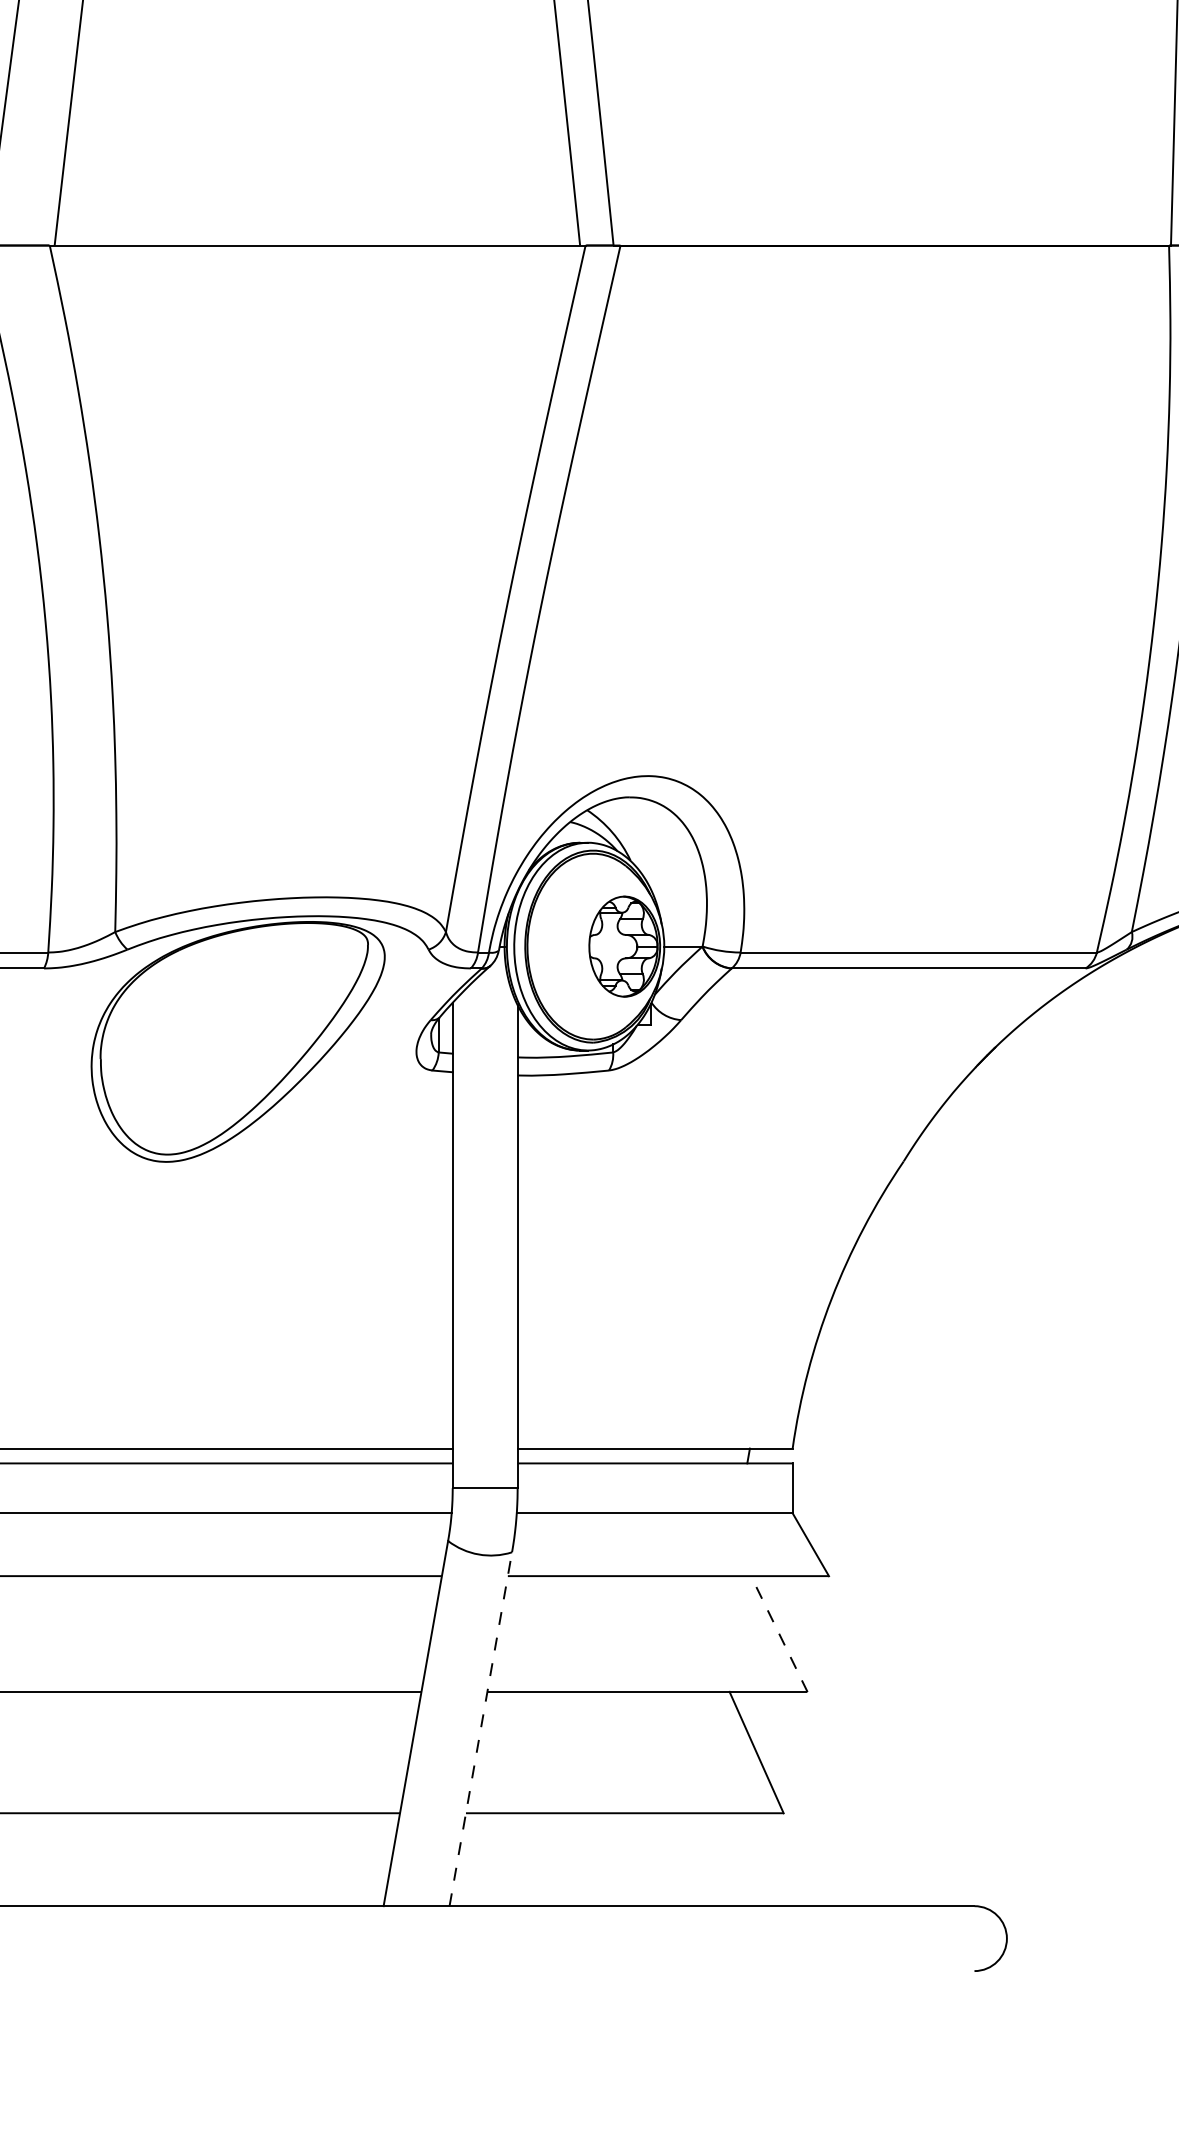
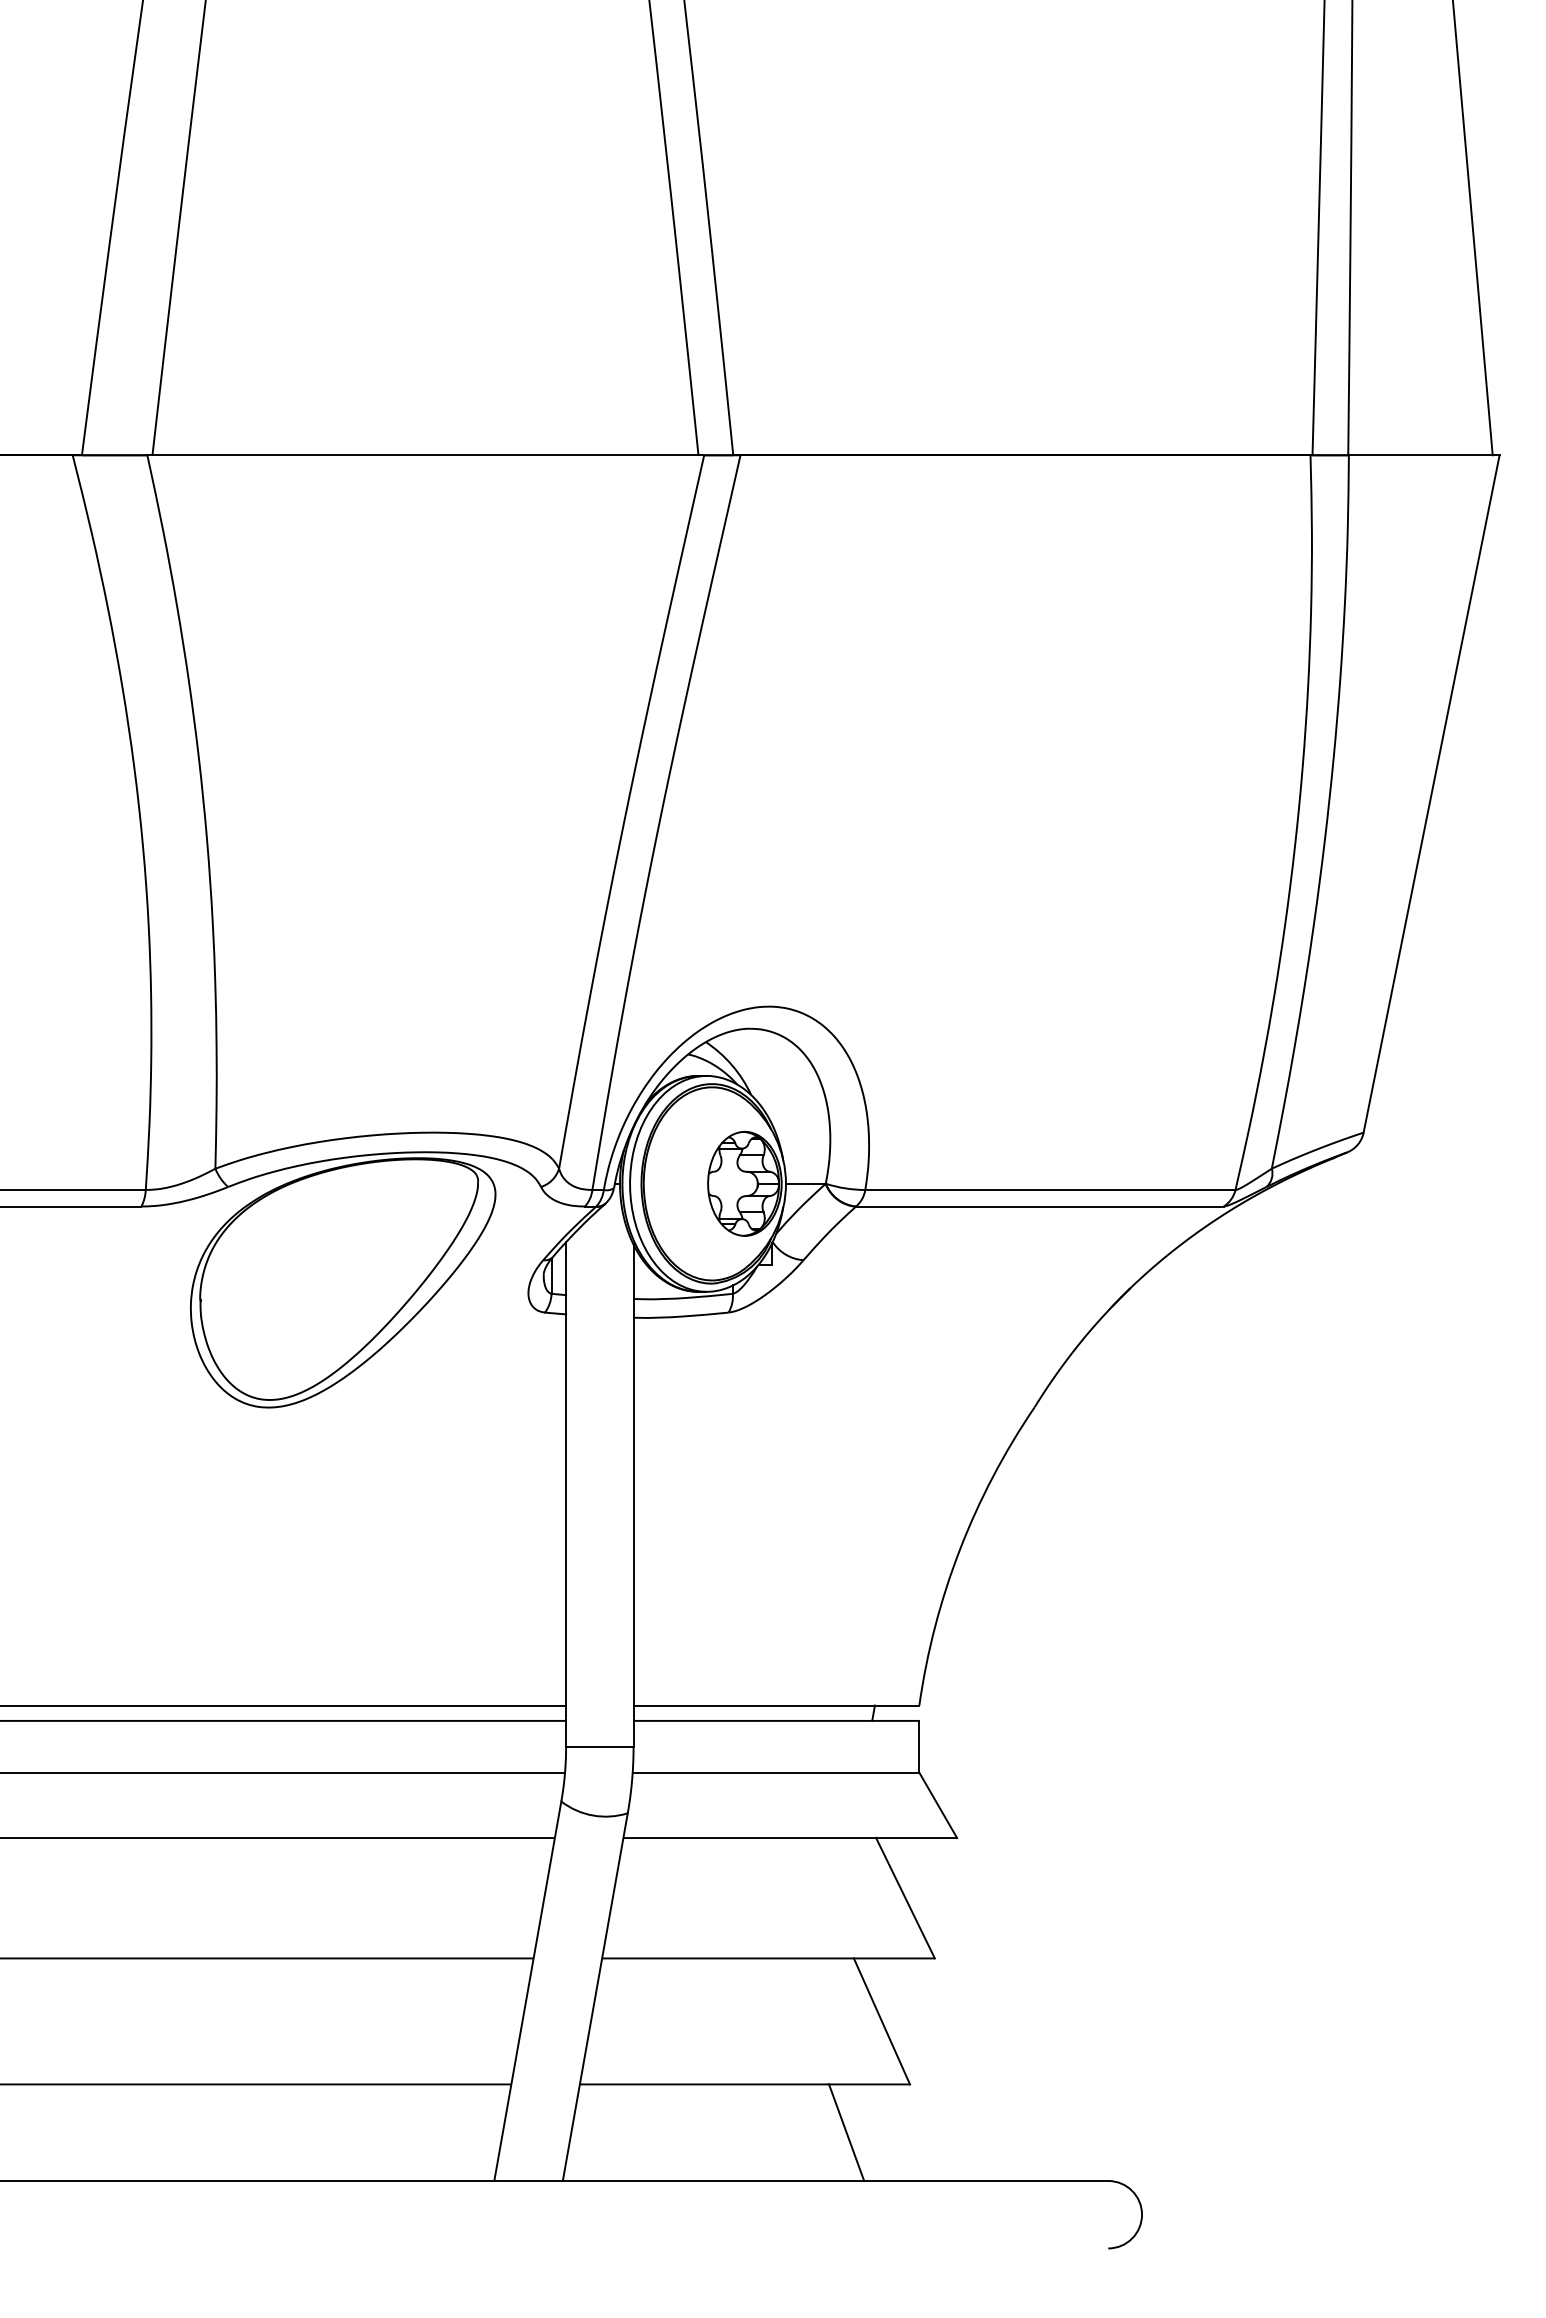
line: (779, 1633) -> (905, 1897), dashed -> solid
line: (481, 1729) -> (595, 1997), dashed -> solid
line: (722, 1859) -> (846, 2132), added

